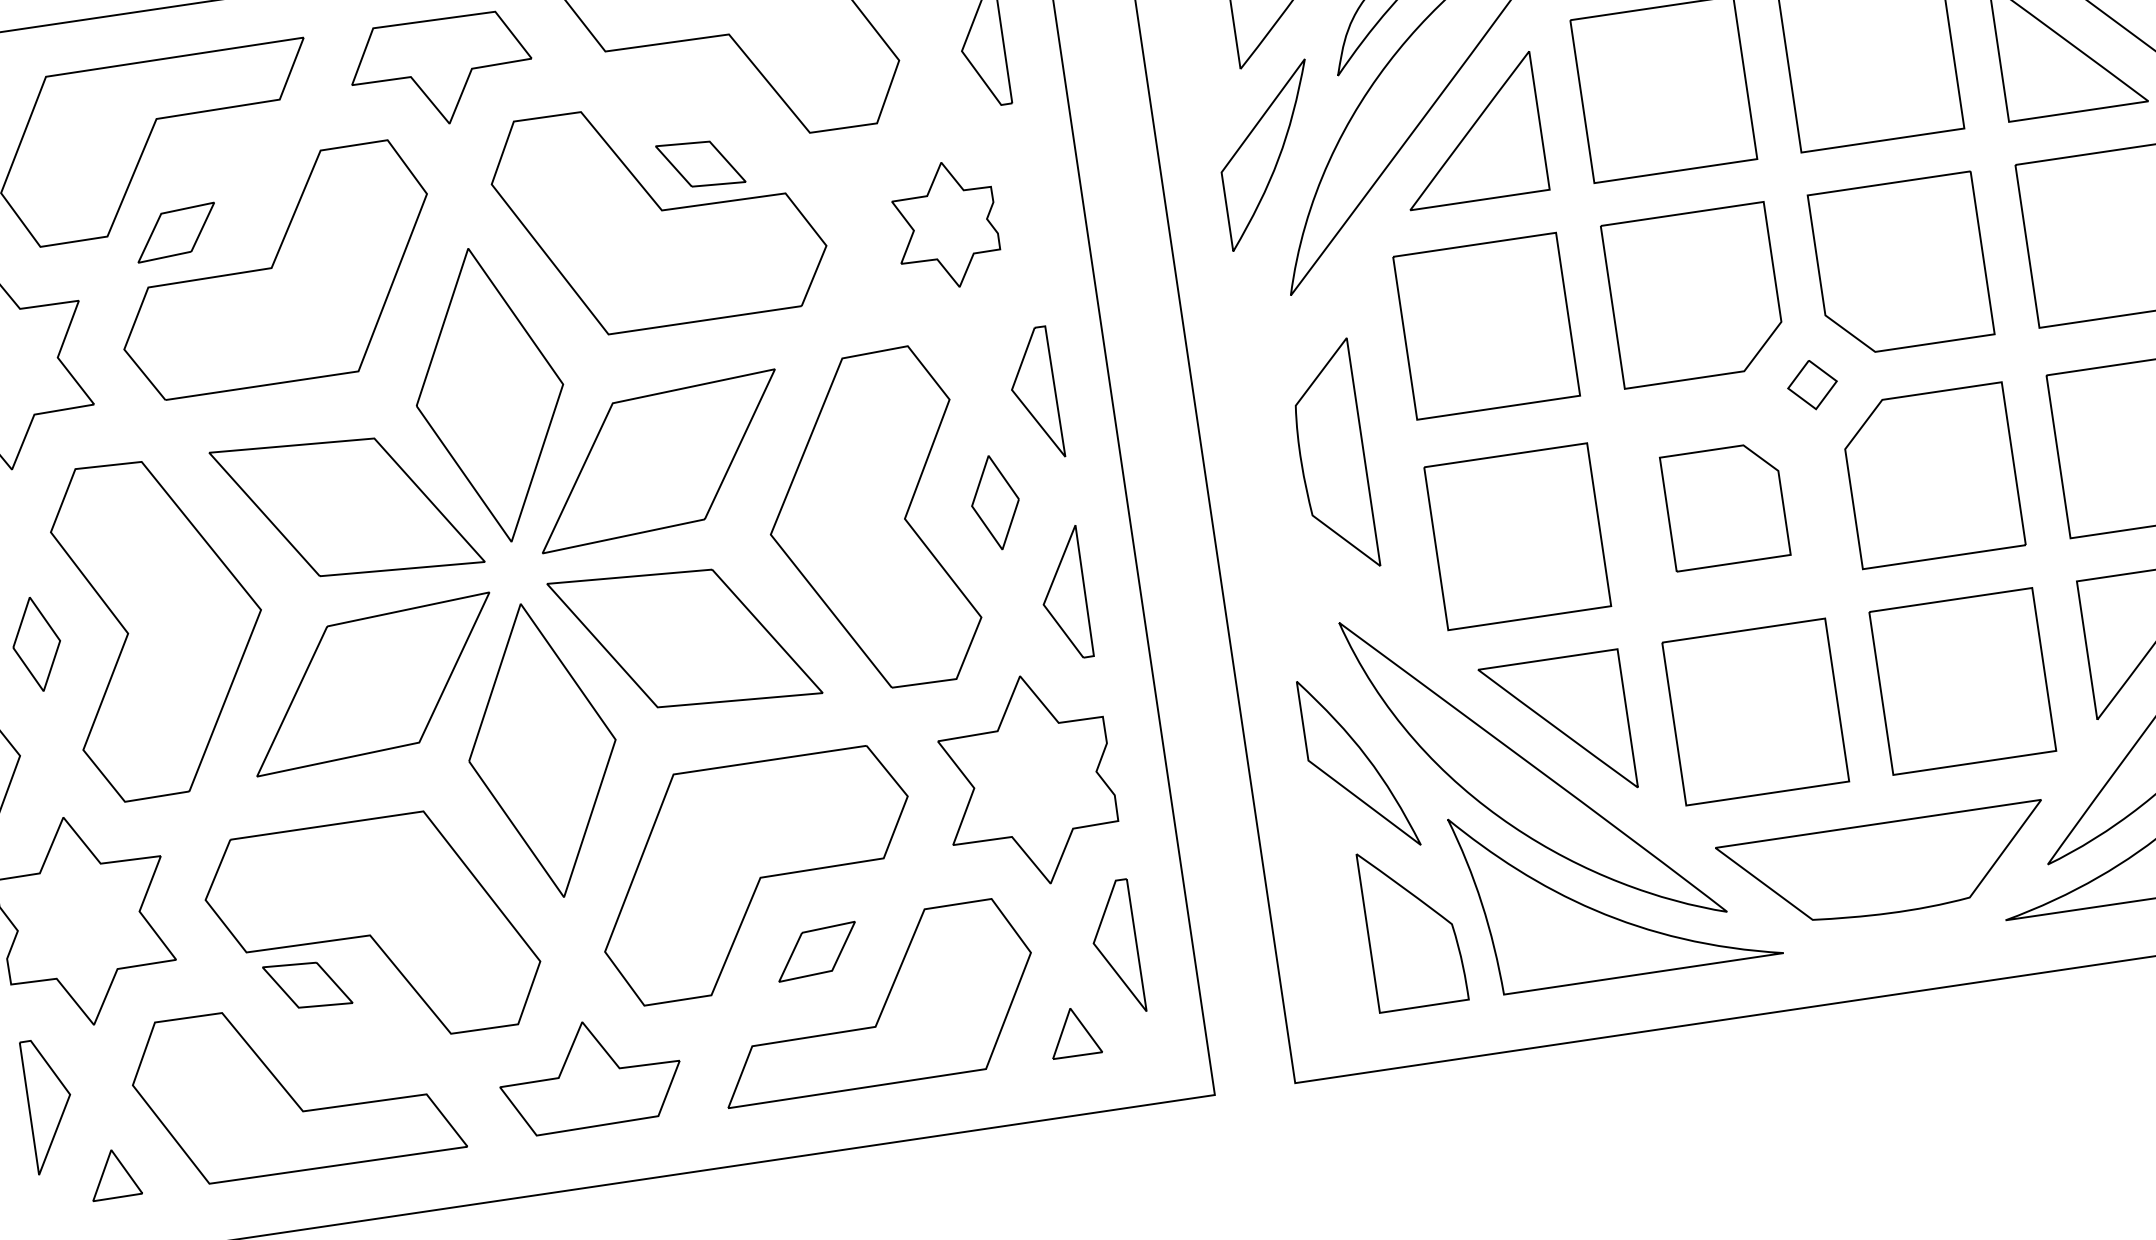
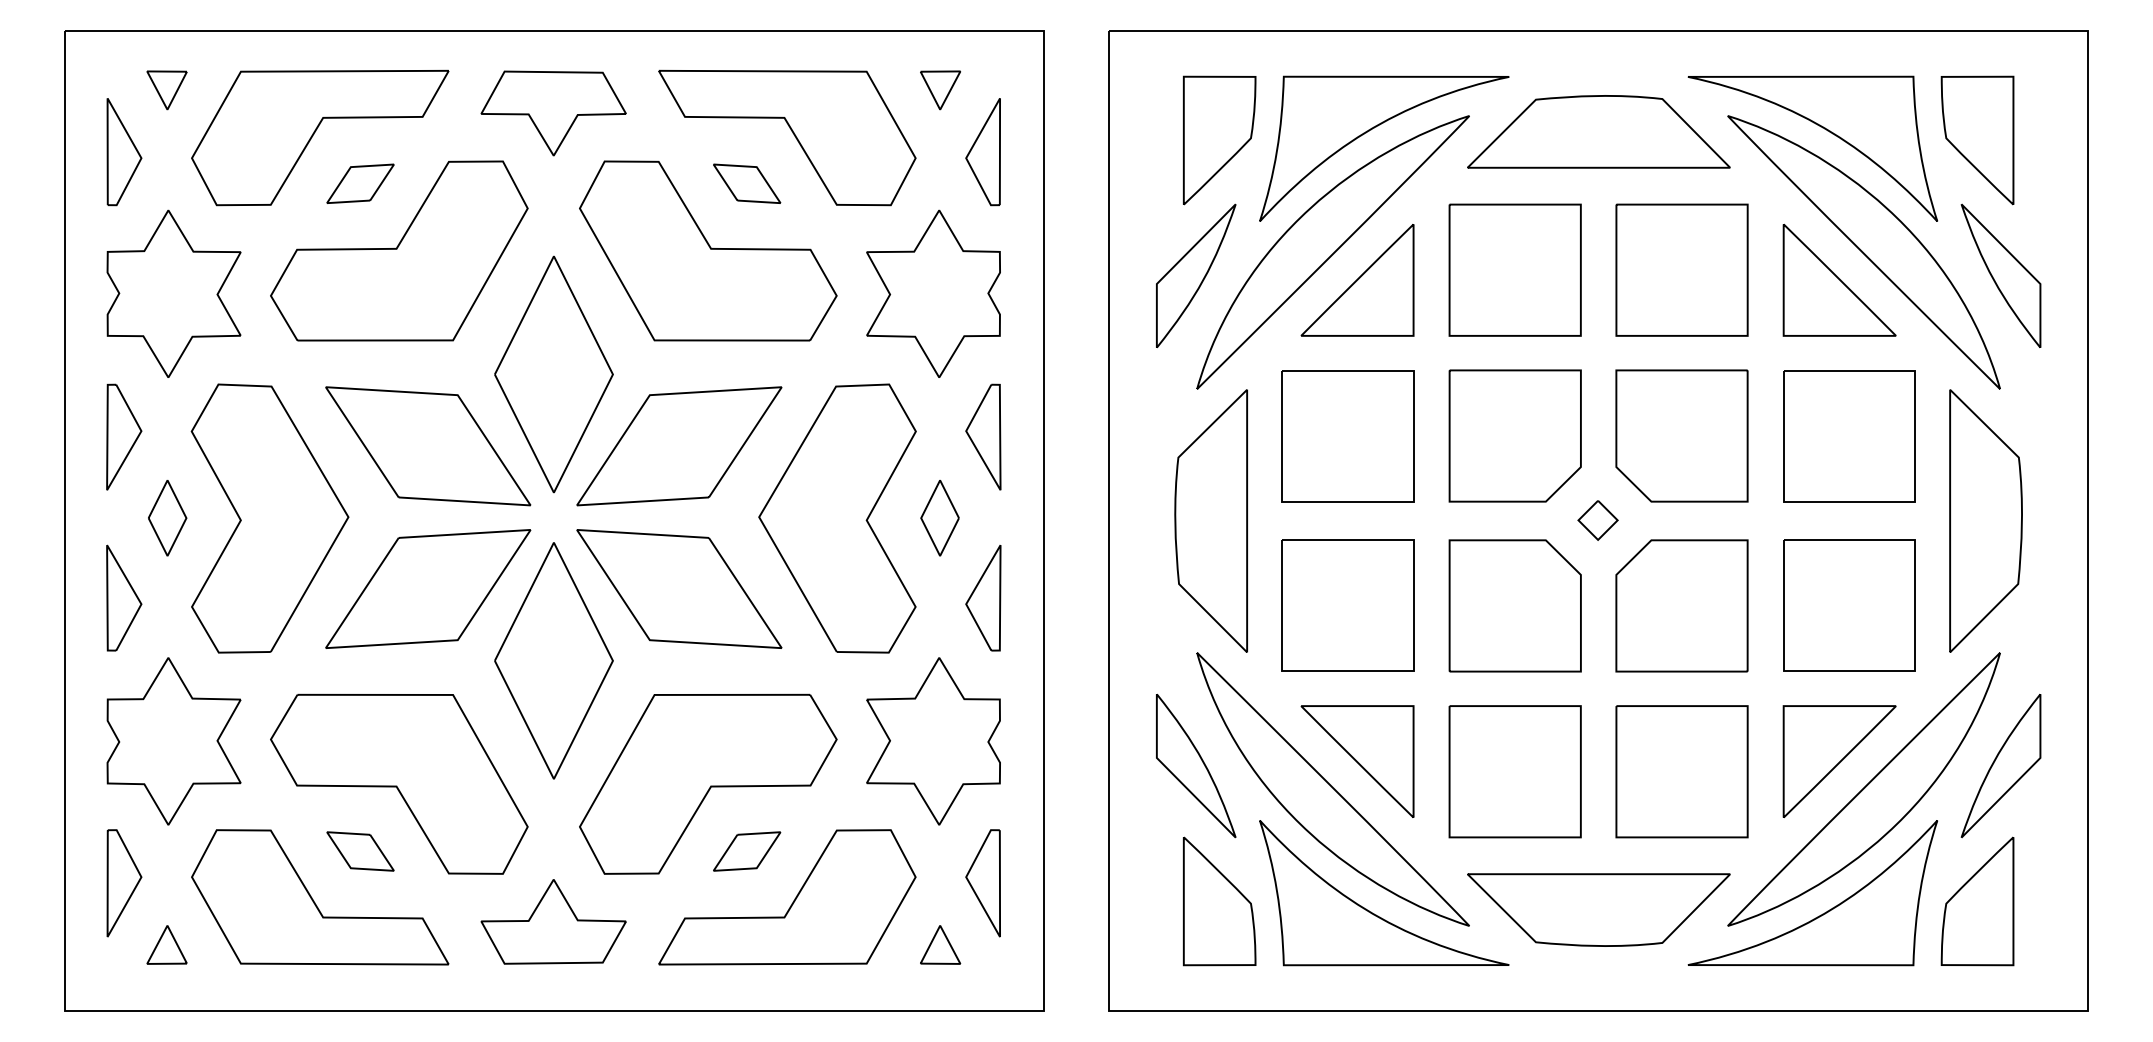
part: (701, 163) -> (747, 183), moved
part: (946, 225) -> (933, 293), size x1.67
part: (176, 232) -> (360, 183), moved
part: (1331, 456) -> (1210, 520), size x1.43
part: (1724, 505) -> (1514, 605), size x1.43
part: (307, 985) -> (360, 851), moved

